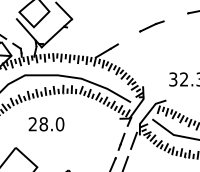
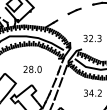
text: (46, 124) -> (32, 69), moved

